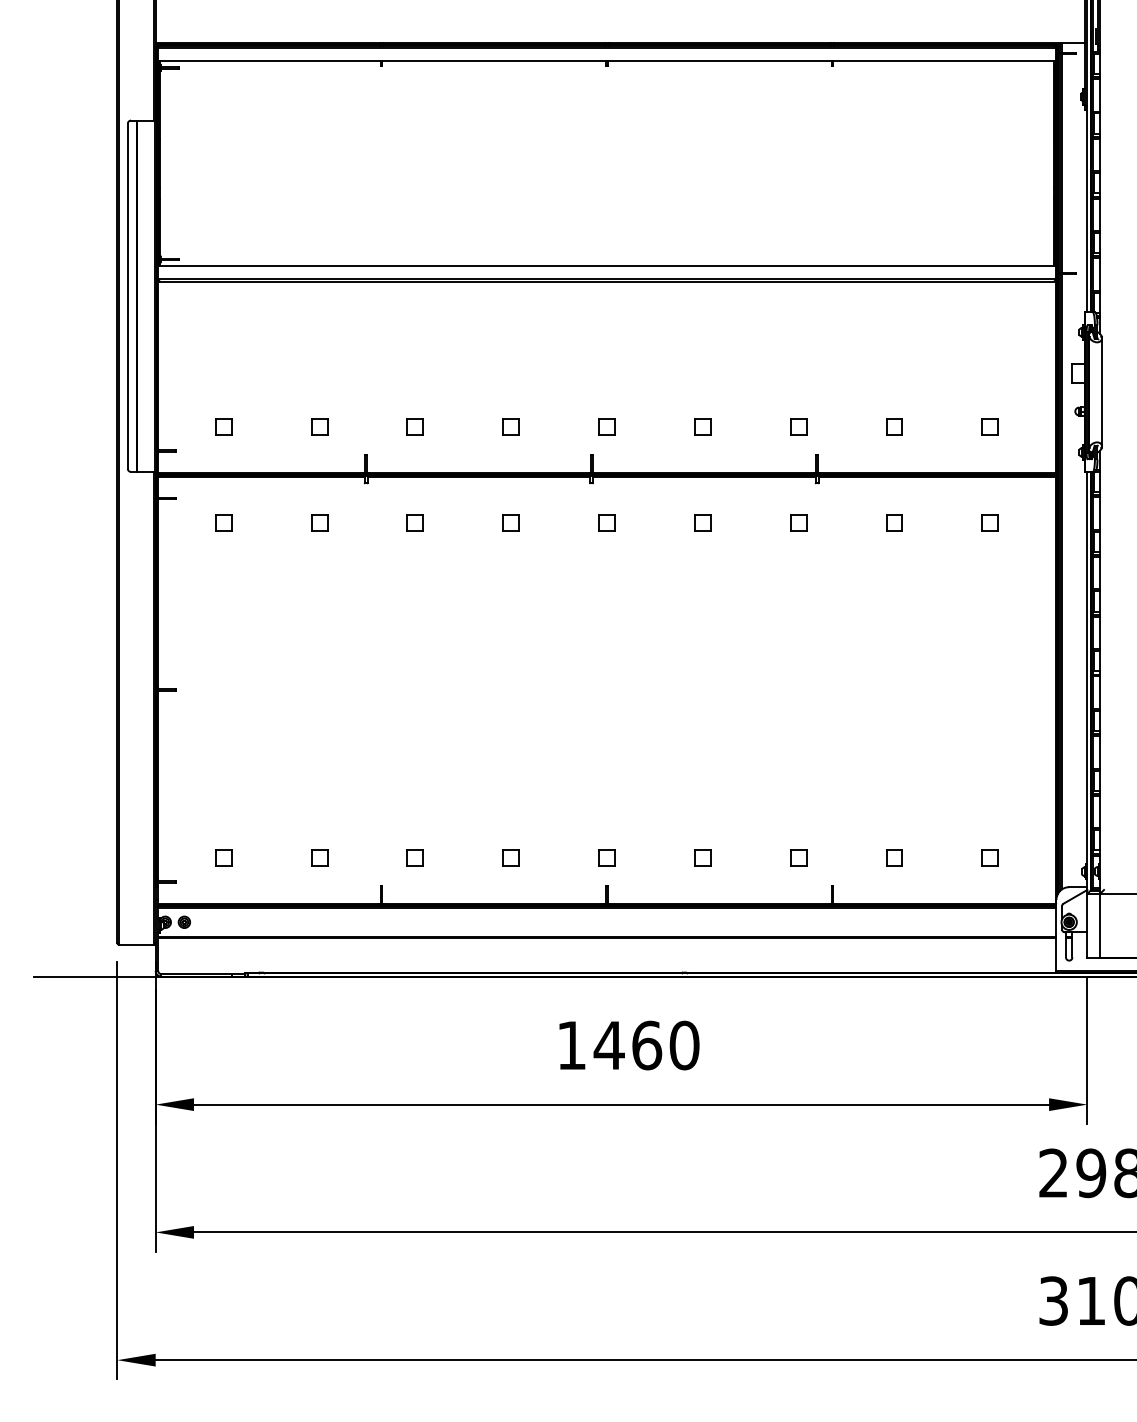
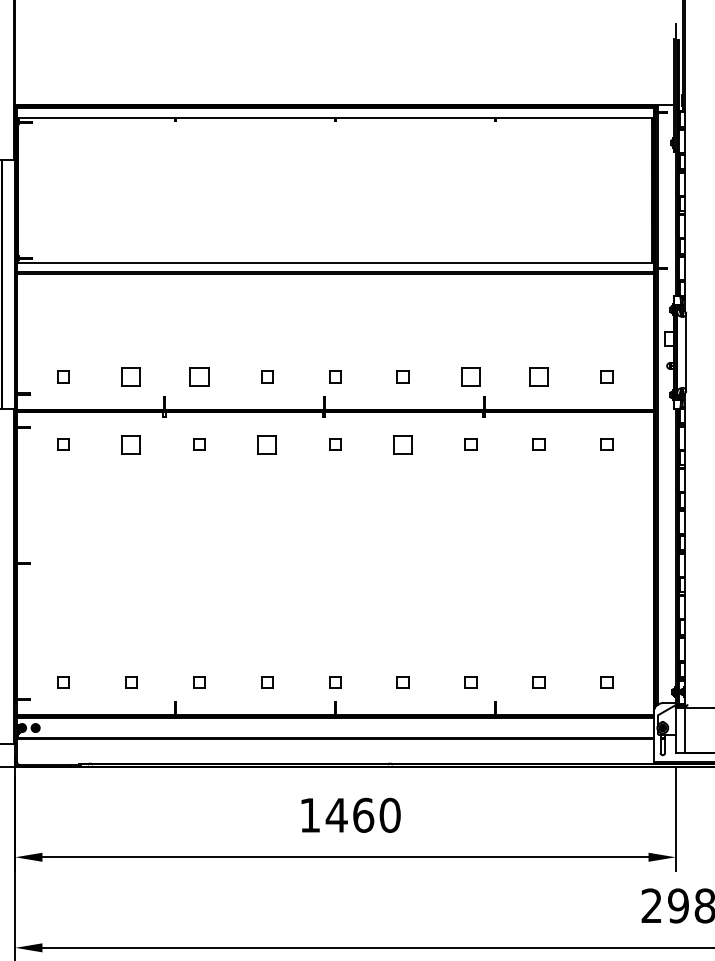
part: (319, 426) -> (131, 376), size x1.6
part: (414, 426) -> (198, 376), size x1.6
part: (798, 426) -> (470, 376), size x1.6
part: (894, 426) -> (538, 376), size x1.6
part: (319, 522) -> (131, 444), size x1.6
part: (510, 522) -> (266, 444), size x1.6
part: (702, 522) -> (402, 444), size x1.6

